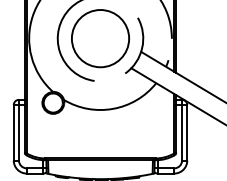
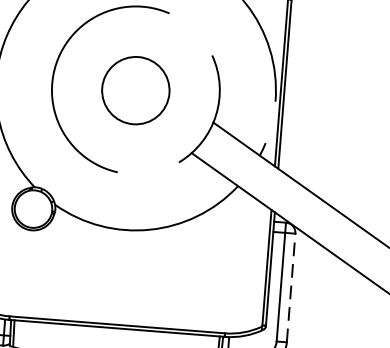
circle: (100, 38) -> (135, 90), size x0.6
line: (187, 132) -> (291, 287), solid -> dashed

